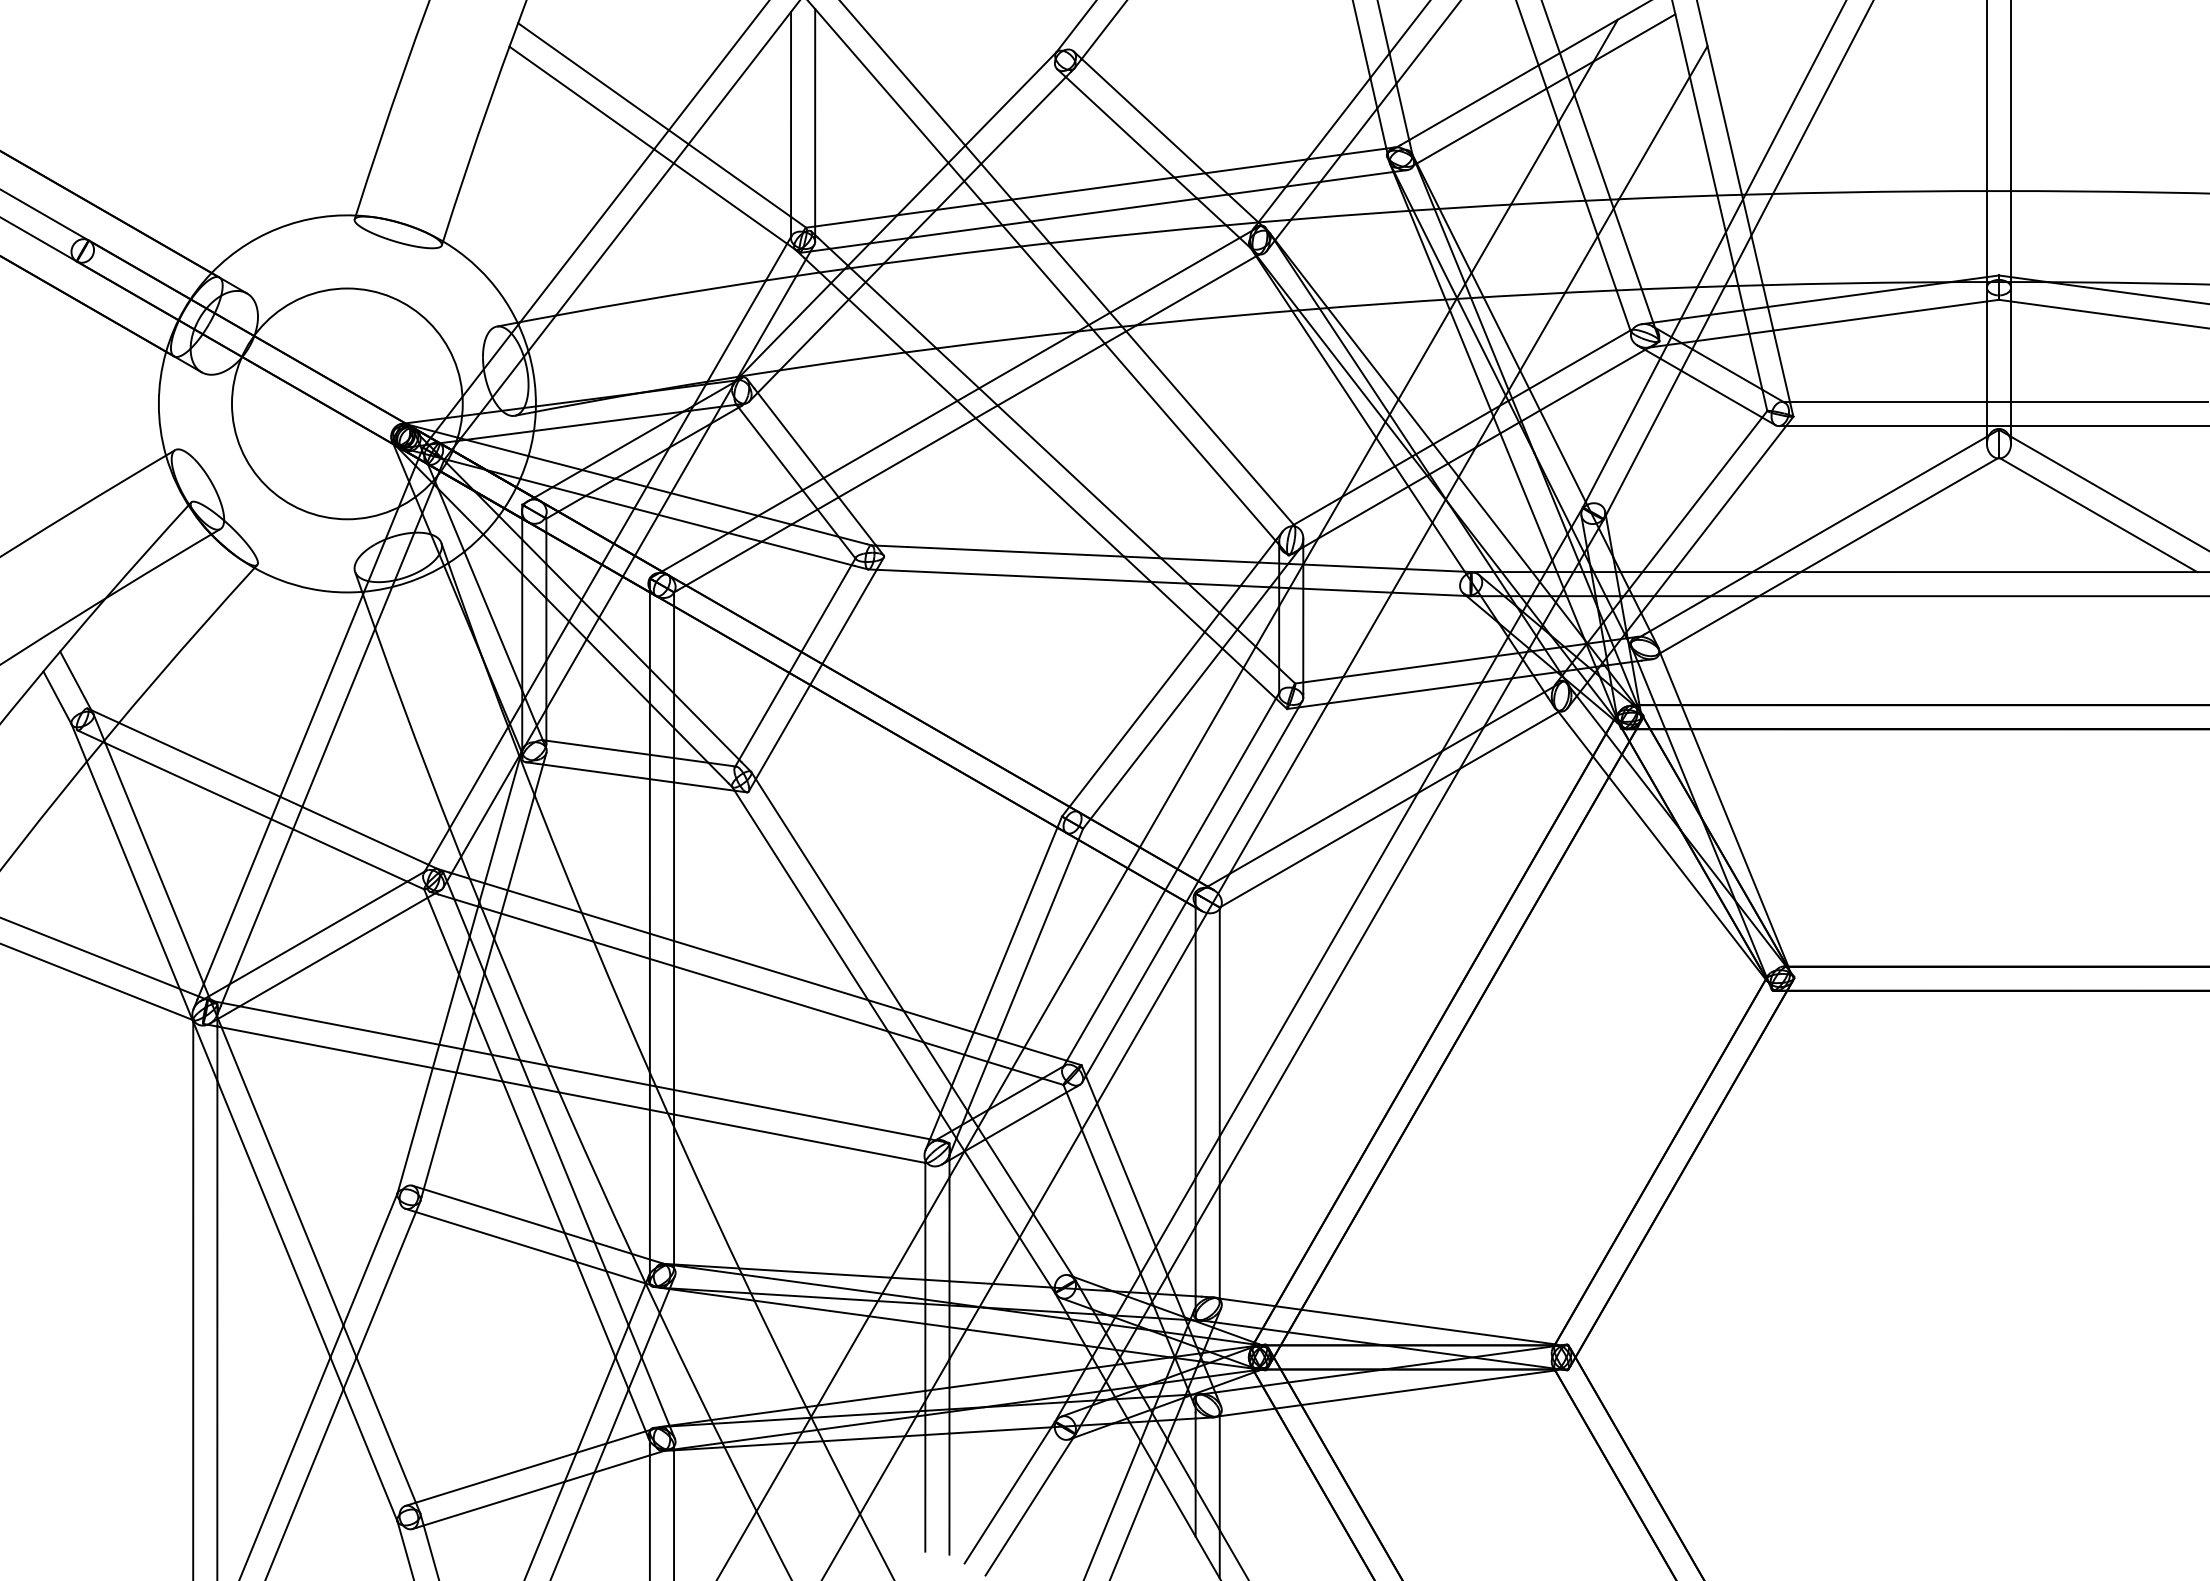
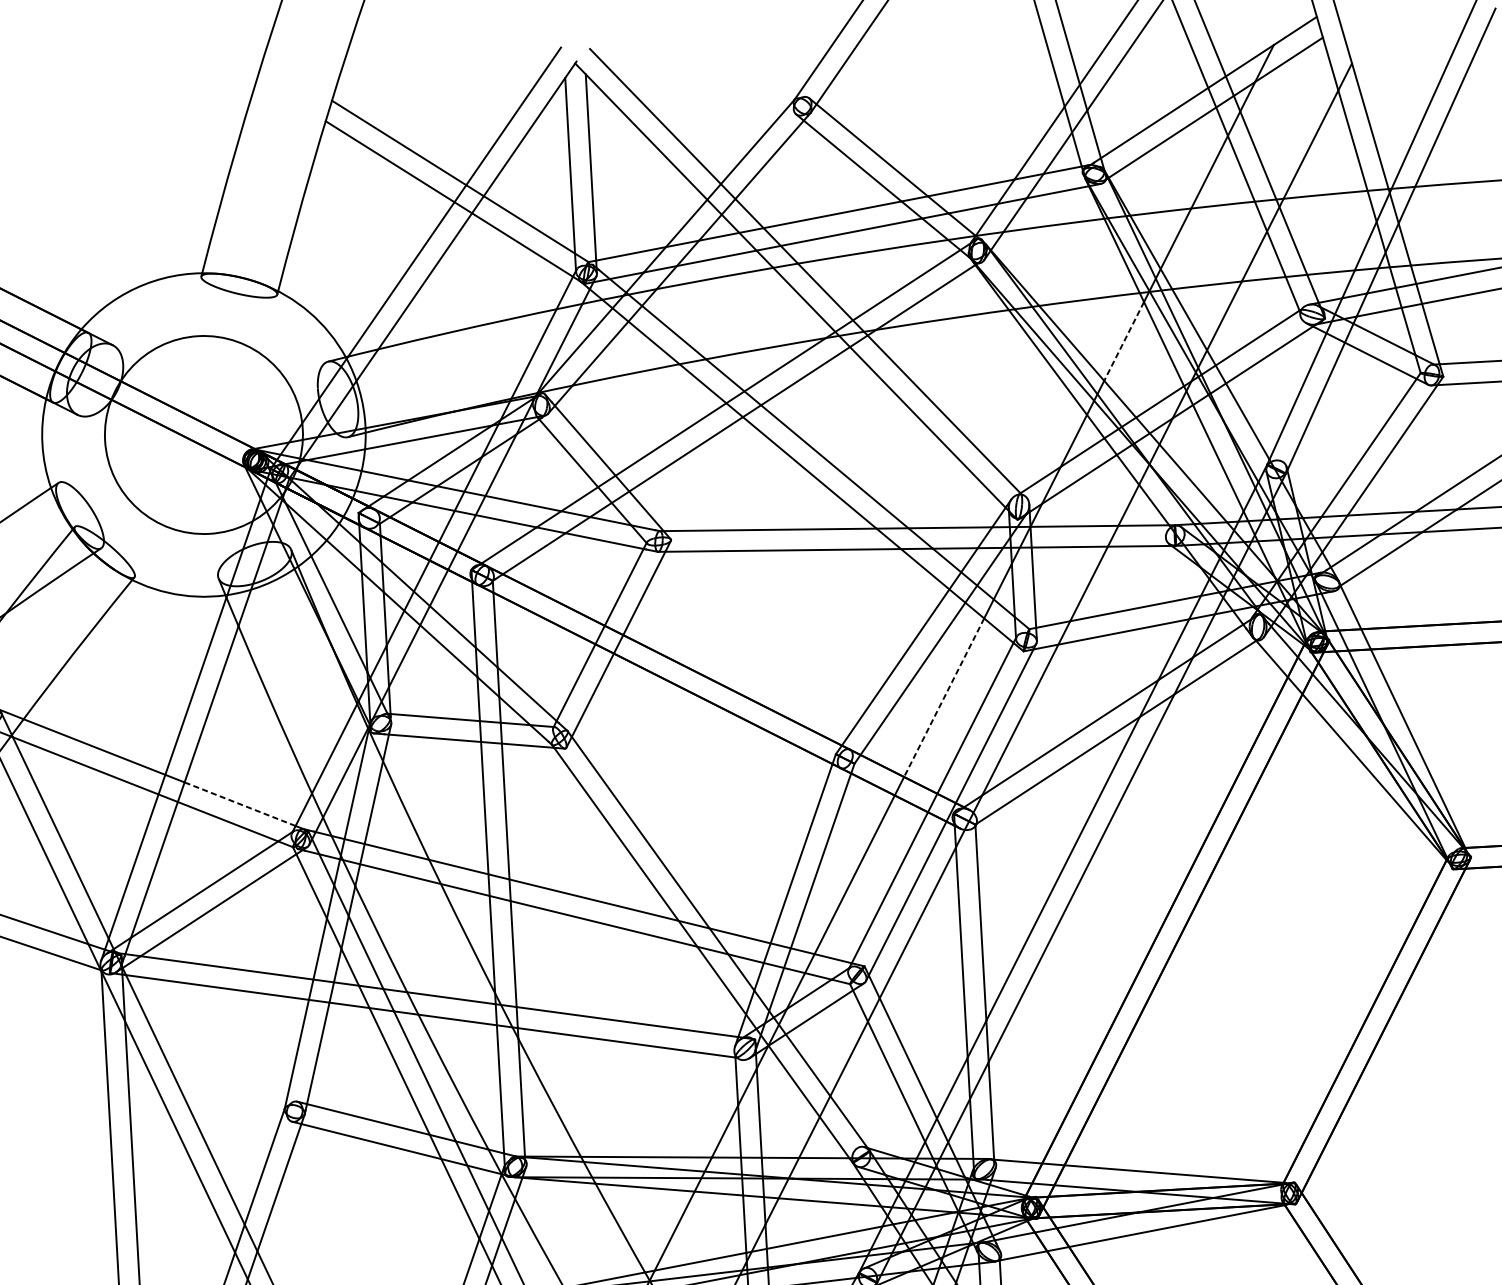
line: (1424, 355) -> (1124, 341), solid -> dashed
line: (1191, 757) -> (944, 697), solid -> dashed
line: (365, 835) -> (240, 803), solid -> dashed

